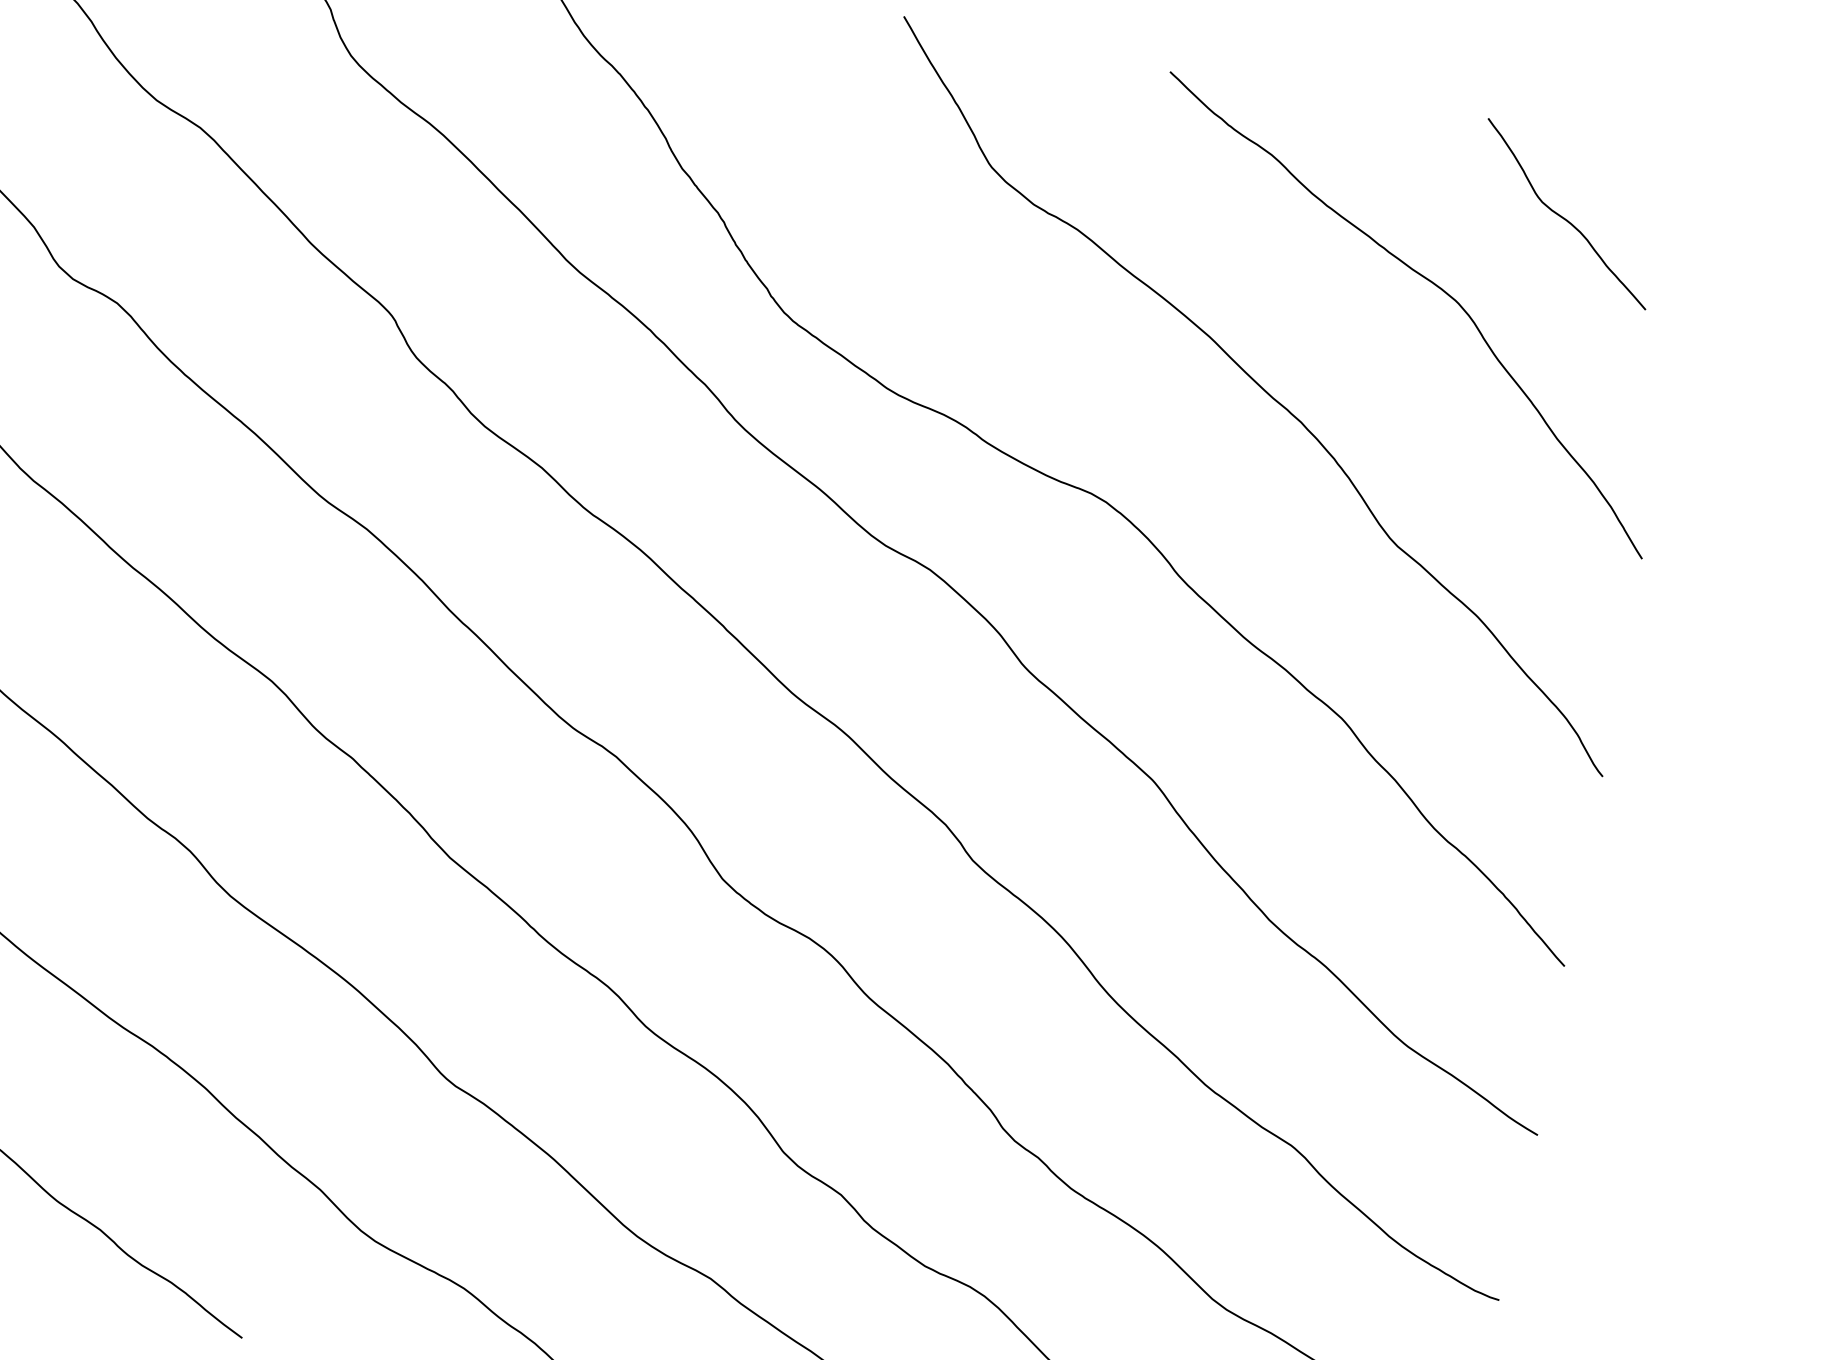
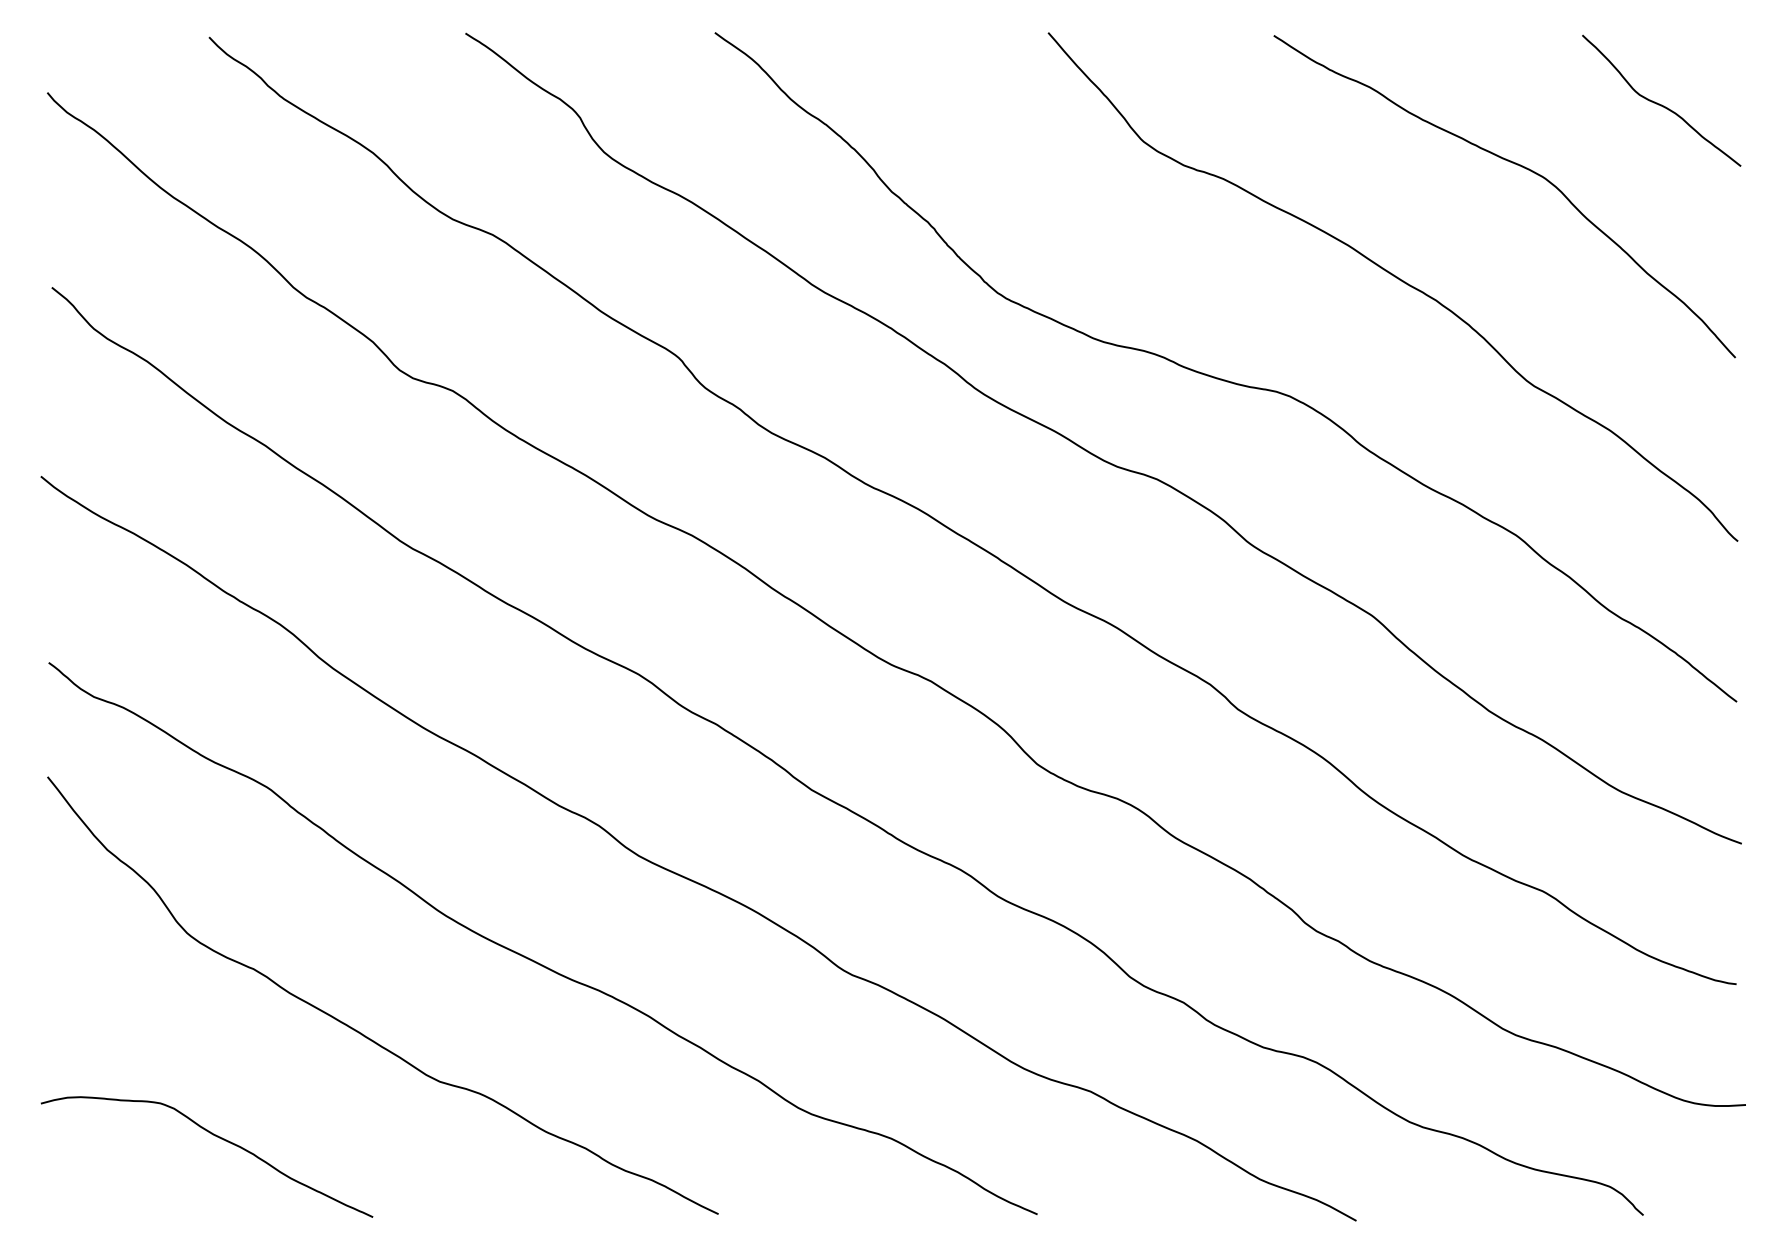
curve: (1563, 216) -> (1659, 103), moved

